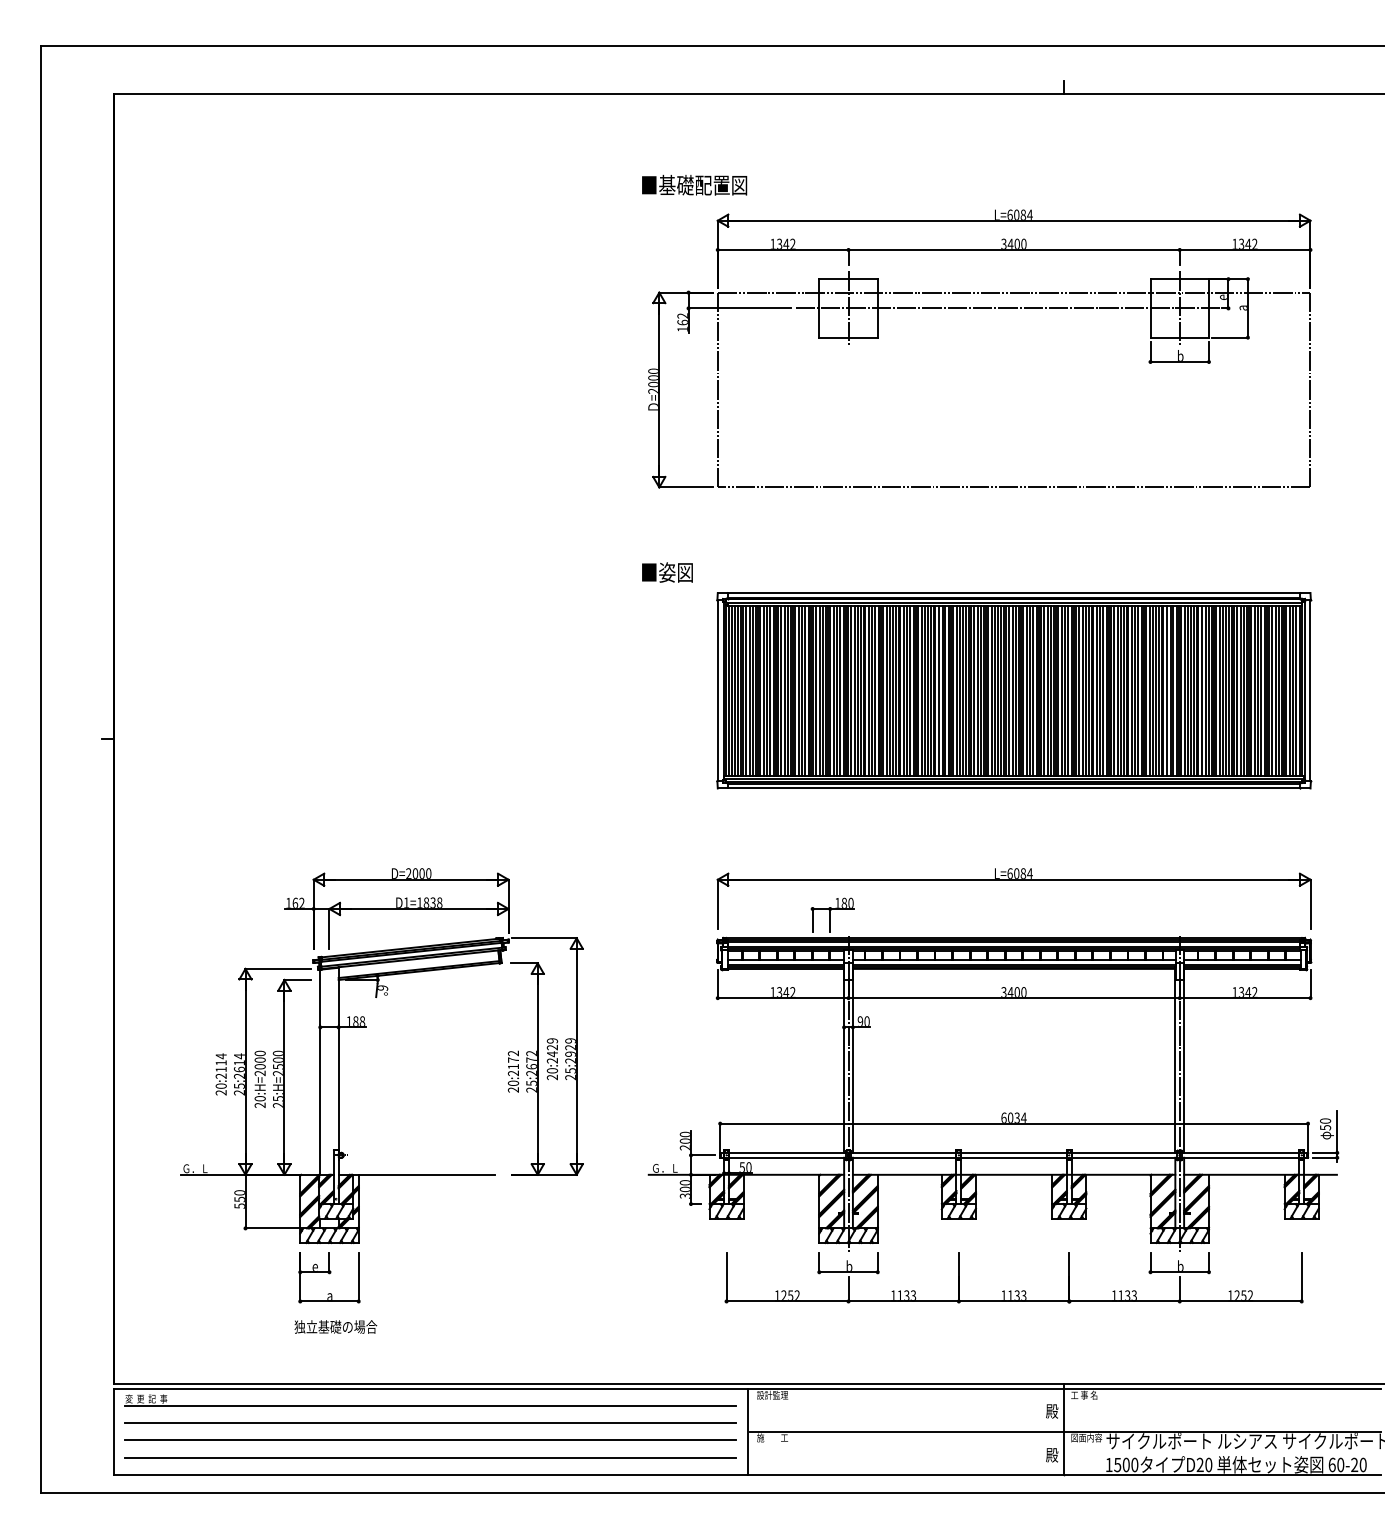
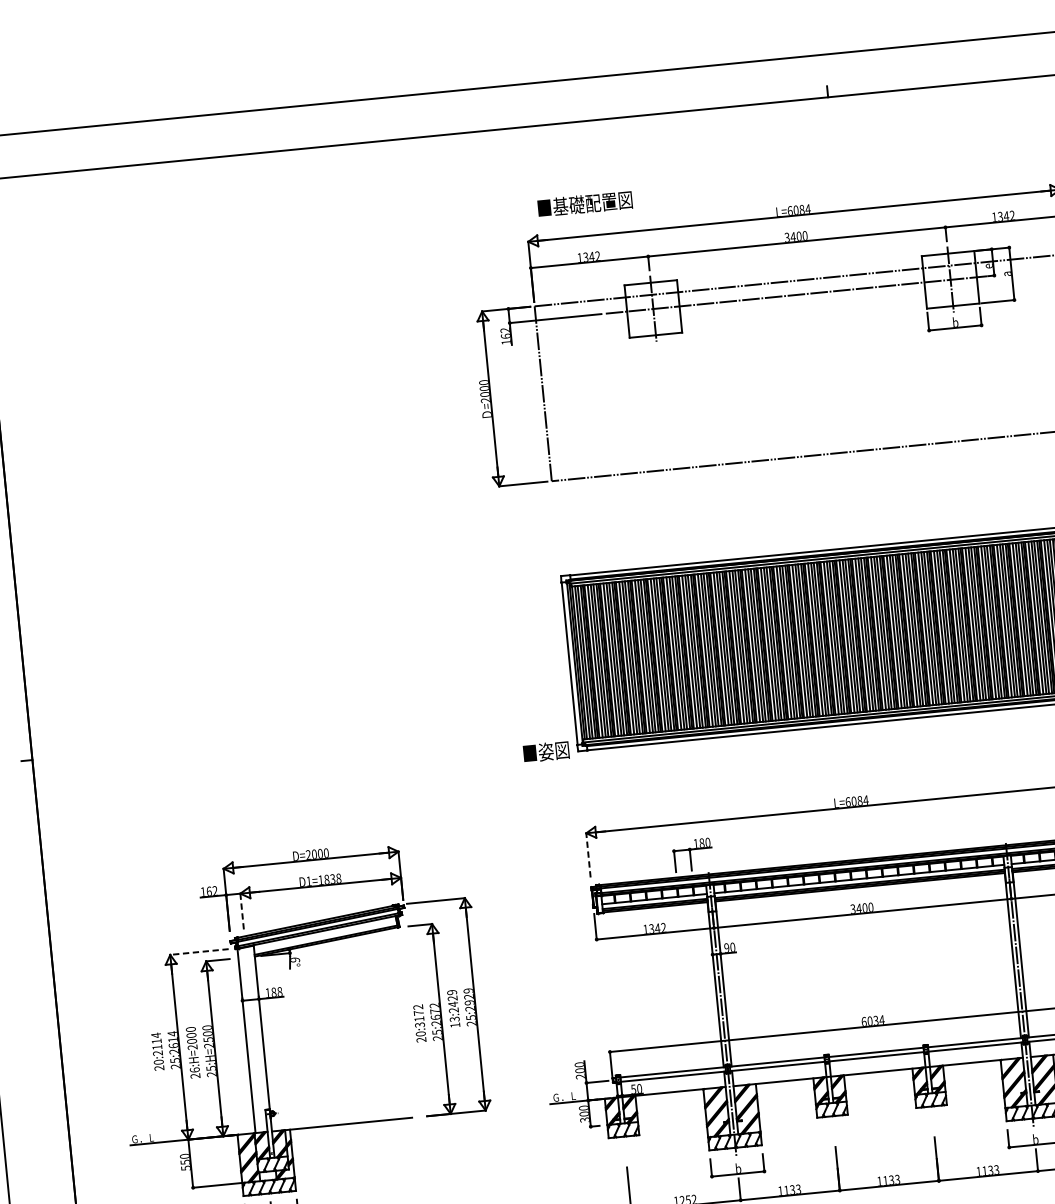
text: (694, 184) -> (585, 203), moved
text: (667, 572) -> (546, 751), moved
line: (717, 904) -> (588, 855), solid -> dashed
line: (329, 928) -> (242, 911), solid -> dashed
line: (278, 968) -> (199, 951), solid -> dashed
text: (513, 1073) -> (420, 1025), 20:2172 -> 20:3172
text: (551, 1074) -> (454, 1022), 20:2429 -> 13:2429
text: (259, 1098) -> (194, 1069), 20:H=2000 -> 26:H=2000

